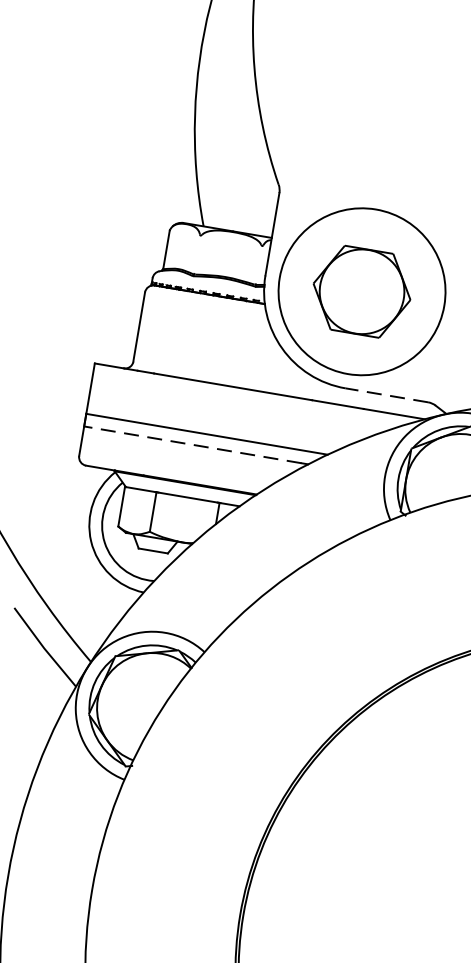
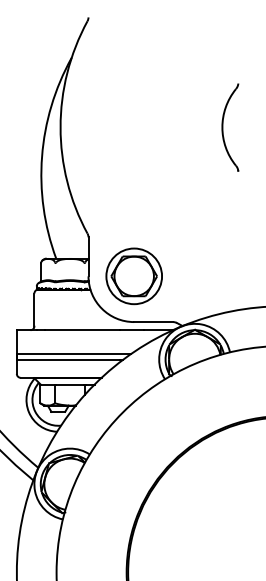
circle: (362, 292) -> (134, 276), size x0.71
line: (386, 396) -> (153, 322), dashed -> solid
line: (191, 443) -> (67, 359), dashed -> solid

